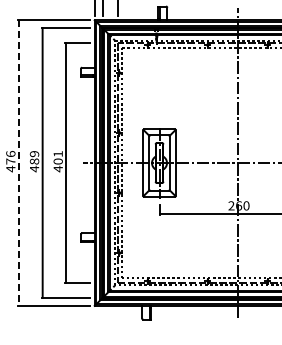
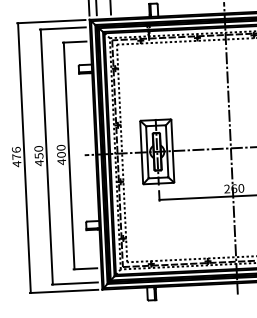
text: (57, 154) -> (60, 148), 401 -> 400
text: (34, 157) -> (38, 152), 489 -> 450
line: (18, 163) -> (24, 158), dashed -> solid

